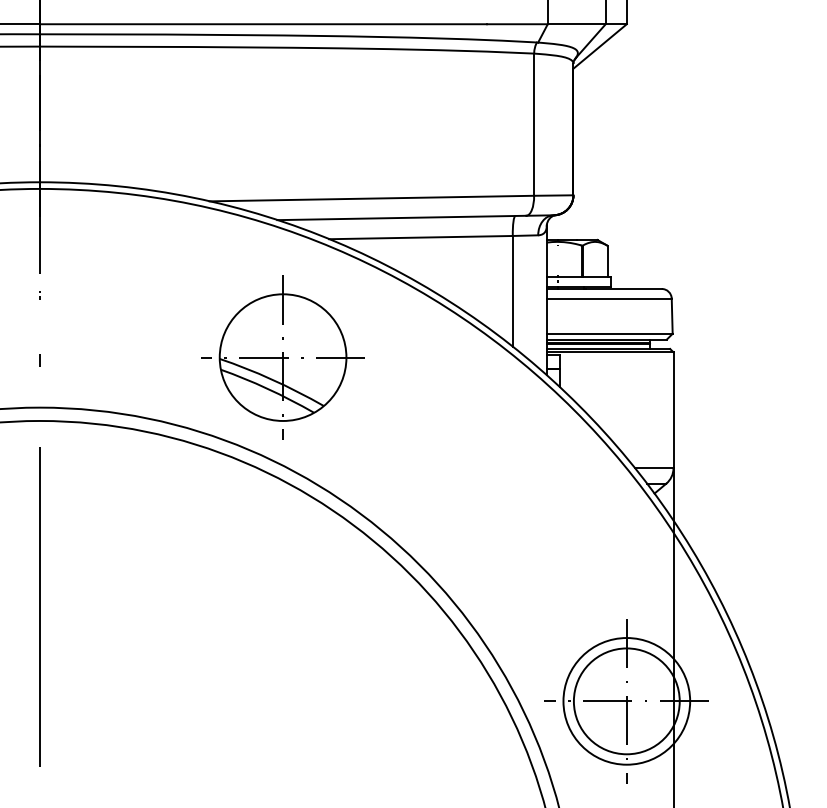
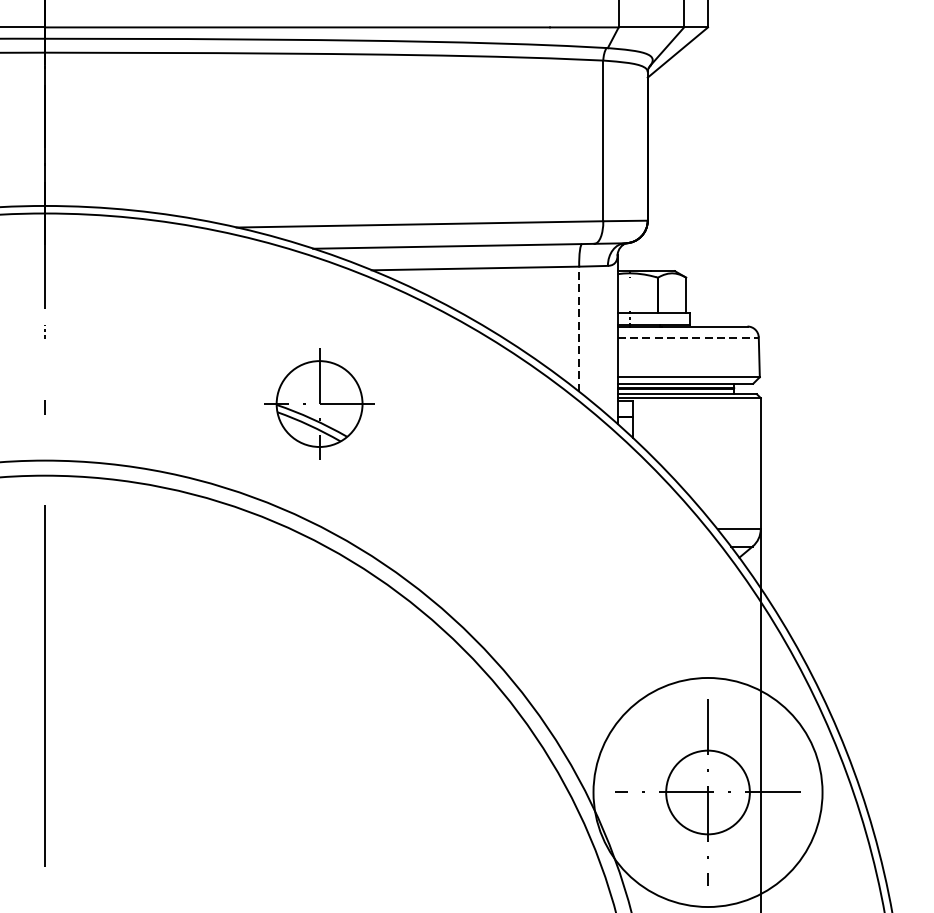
line: (512, 290) -> (578, 328), solid -> dashed
line: (609, 298) -> (688, 337), solid -> dashed
part: (282, 357) -> (318, 403), size x0.6
circle: (626, 701) -> (707, 792), size x0.7
circle: (626, 701) -> (707, 792), size x1.6

